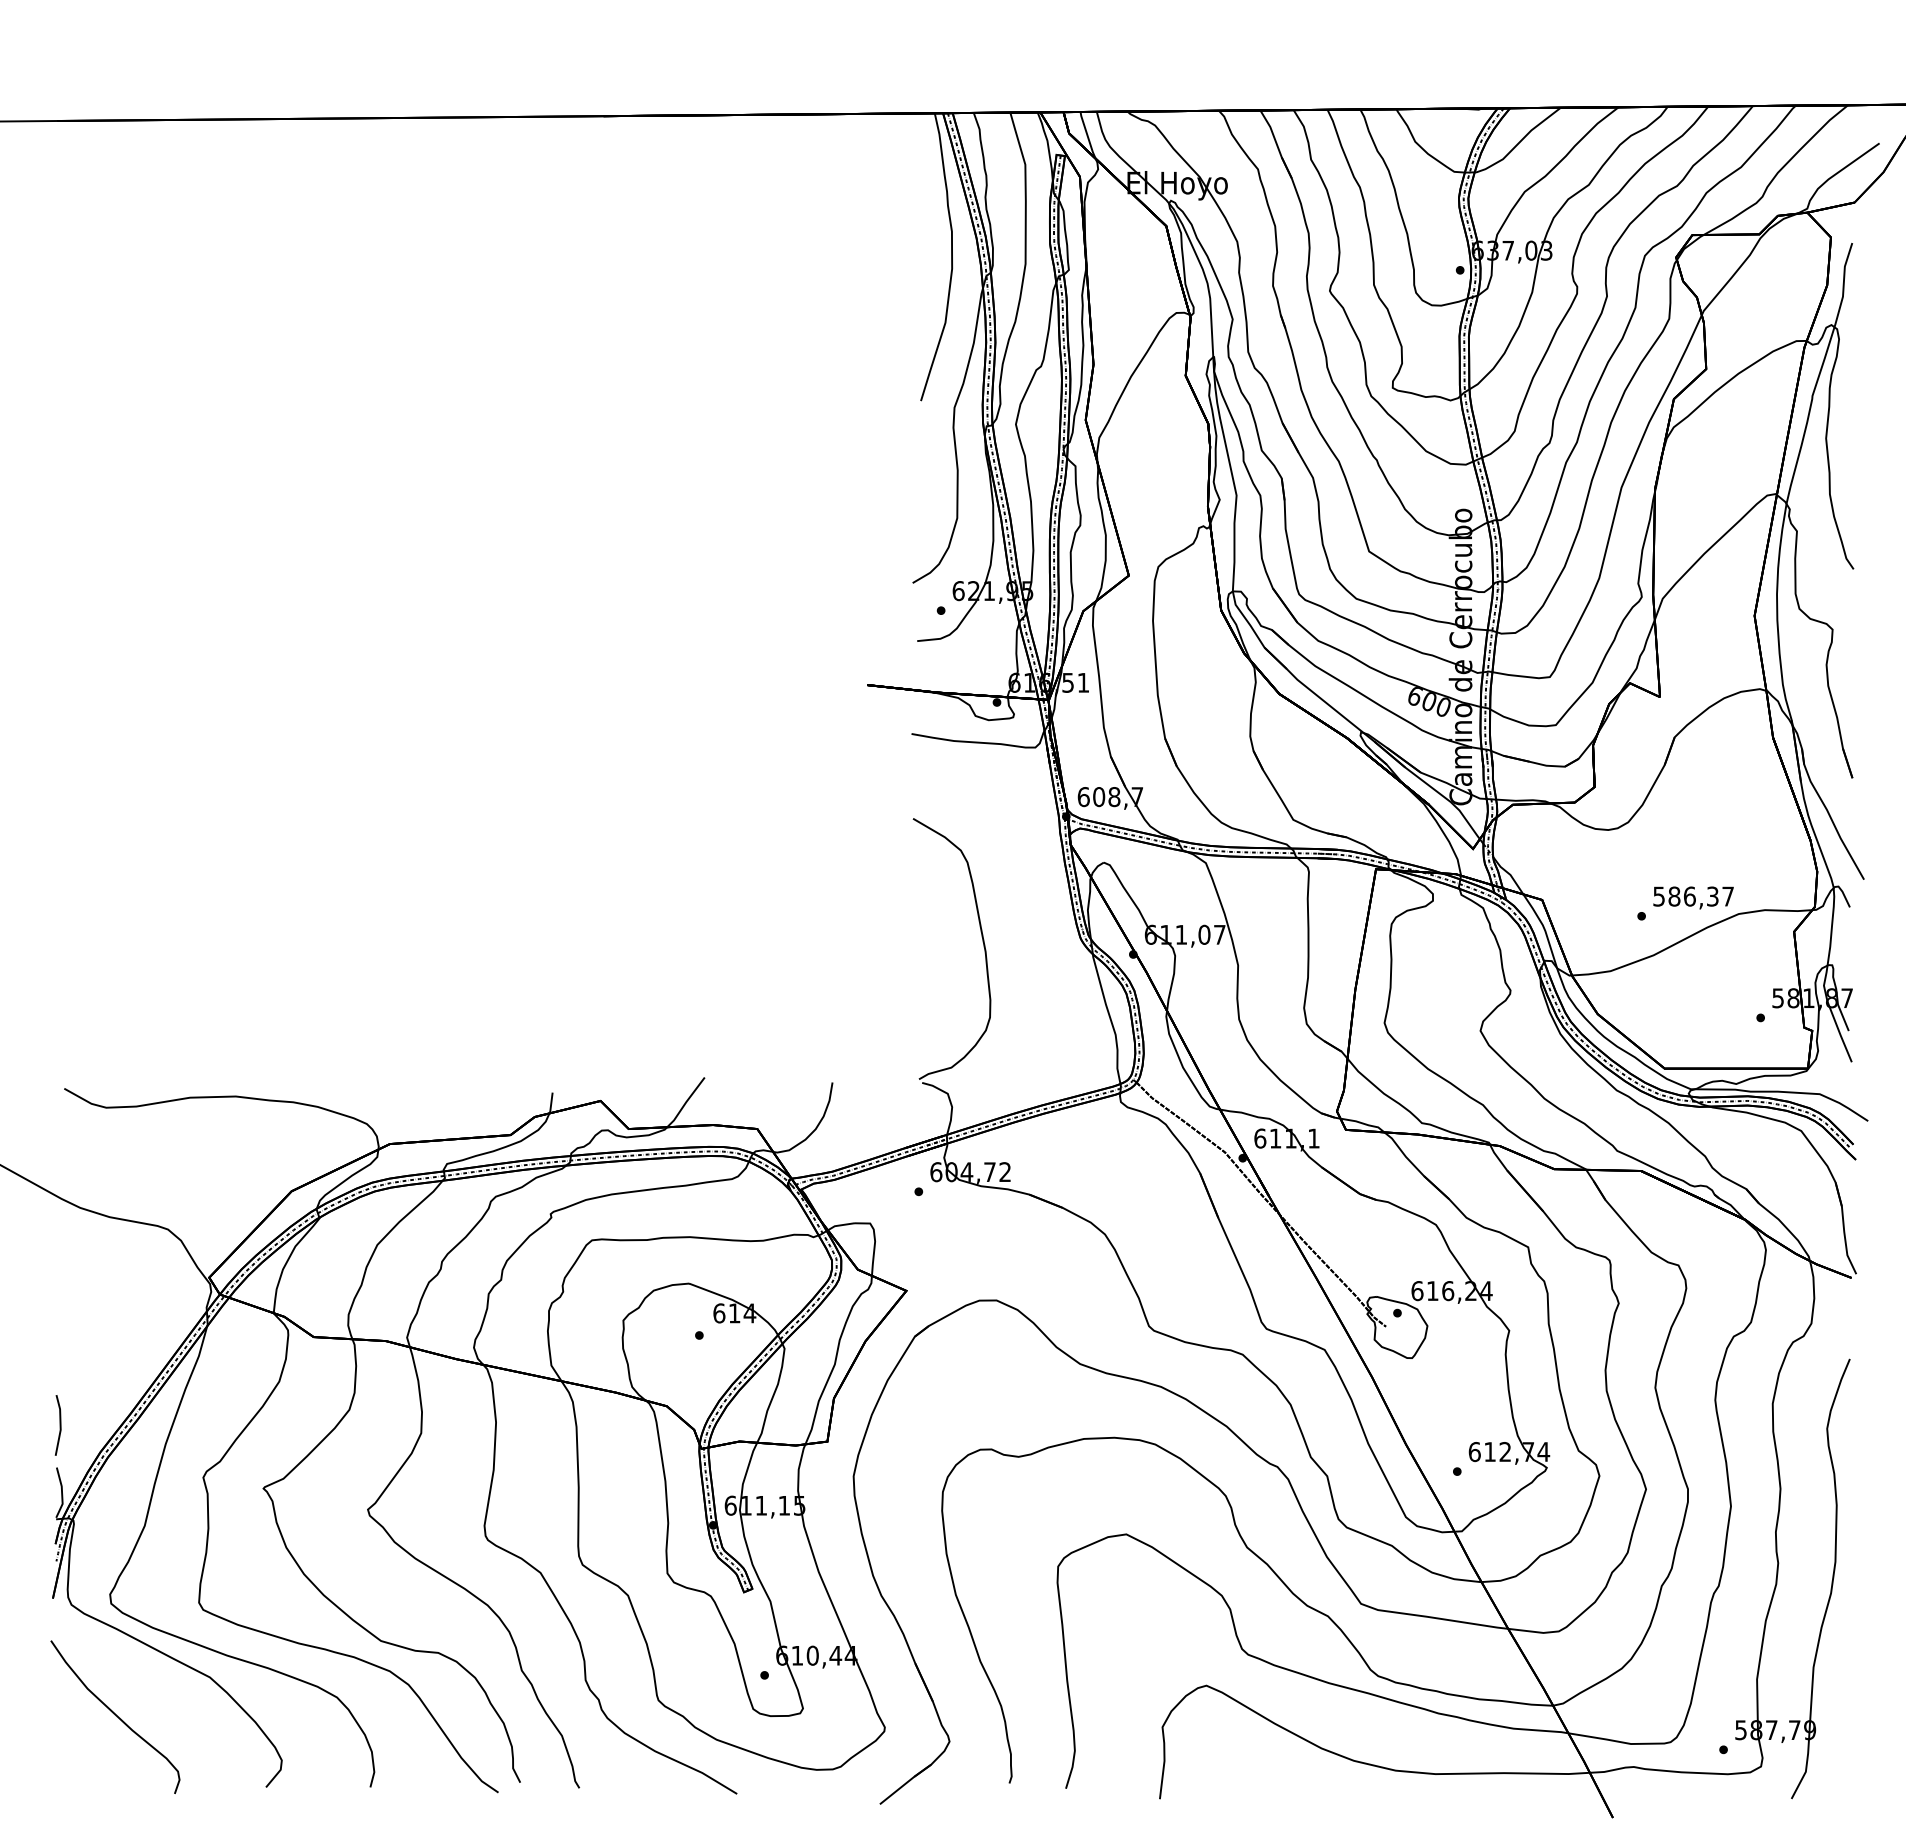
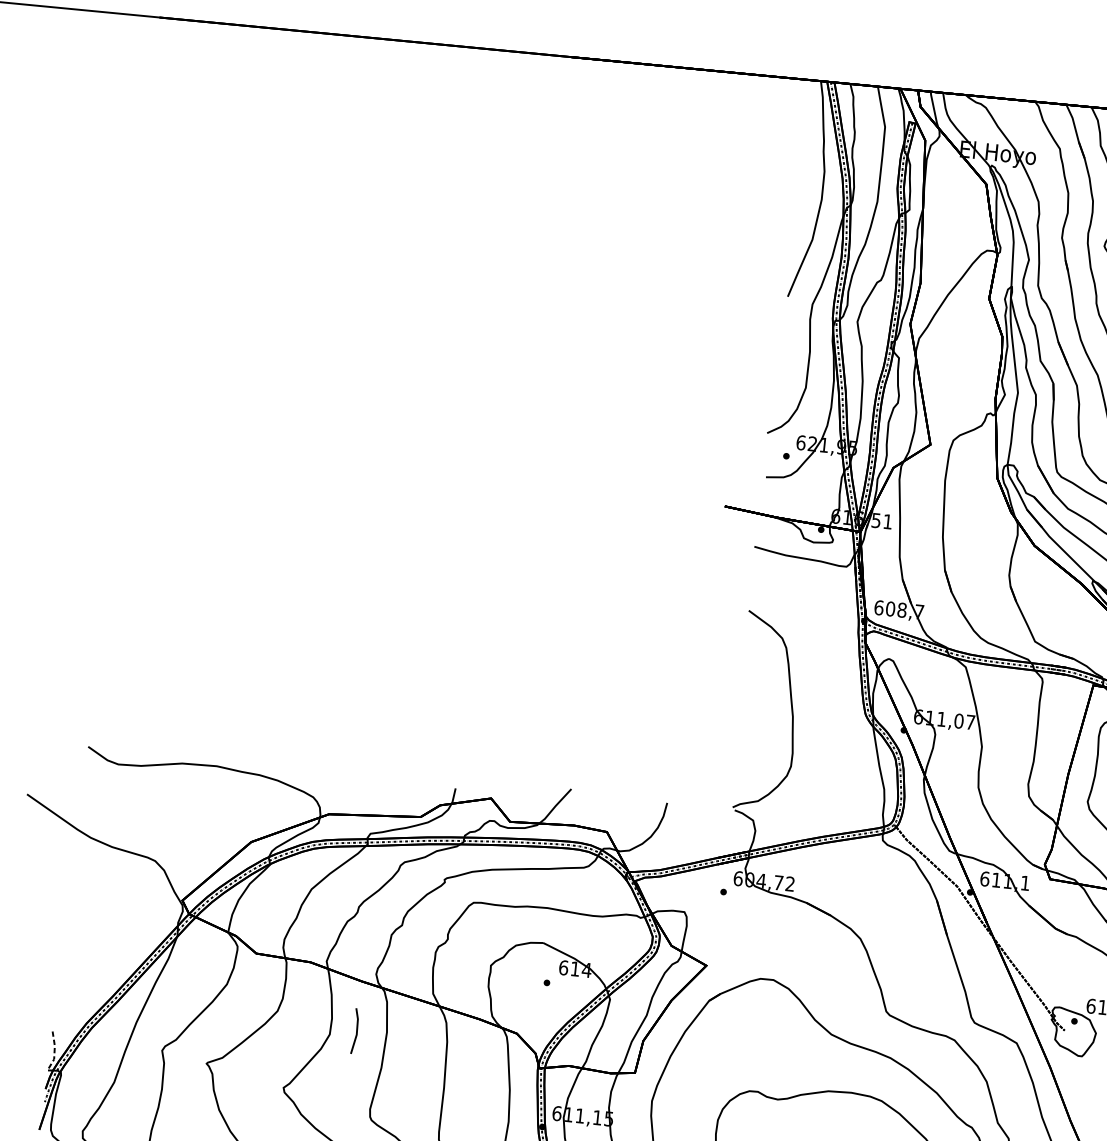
line: (59, 1425) -> (356, 1031), moved
line: (62, 1493) -> (54, 1051), solid -> dashed

